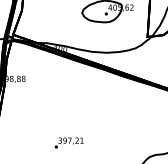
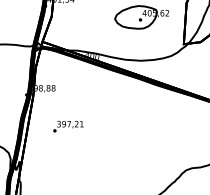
text: (69, 142) -> (68, 126), moved

